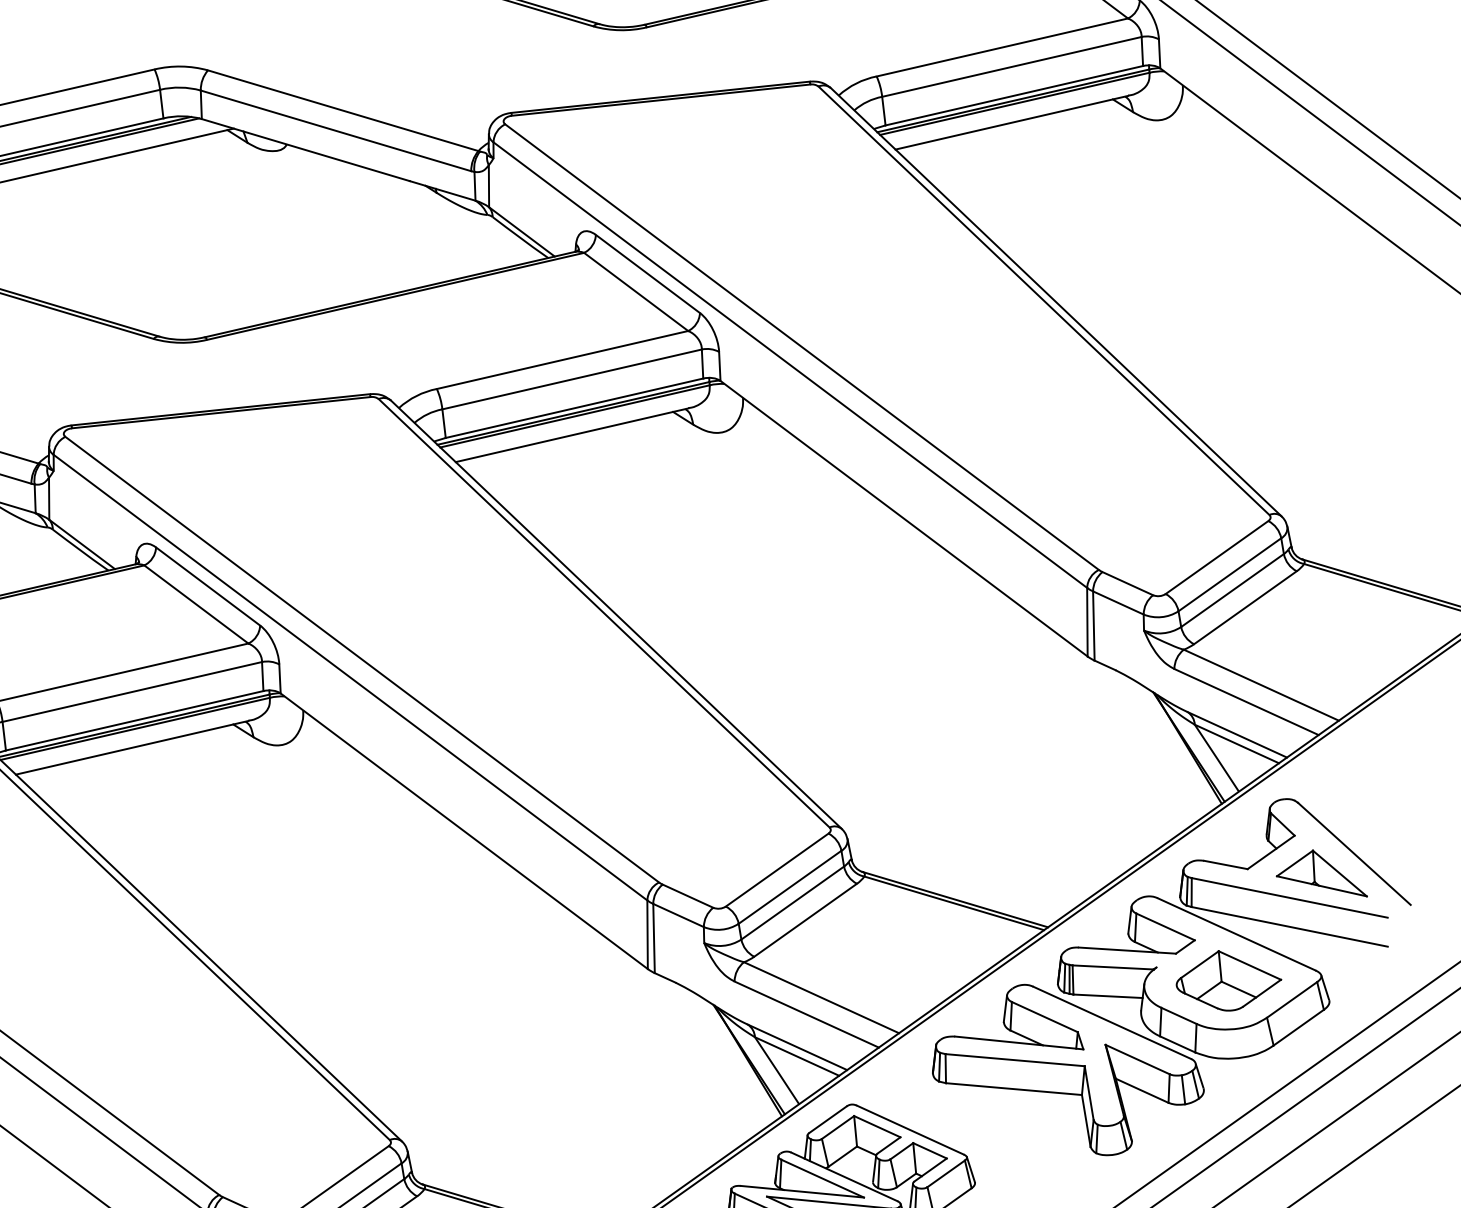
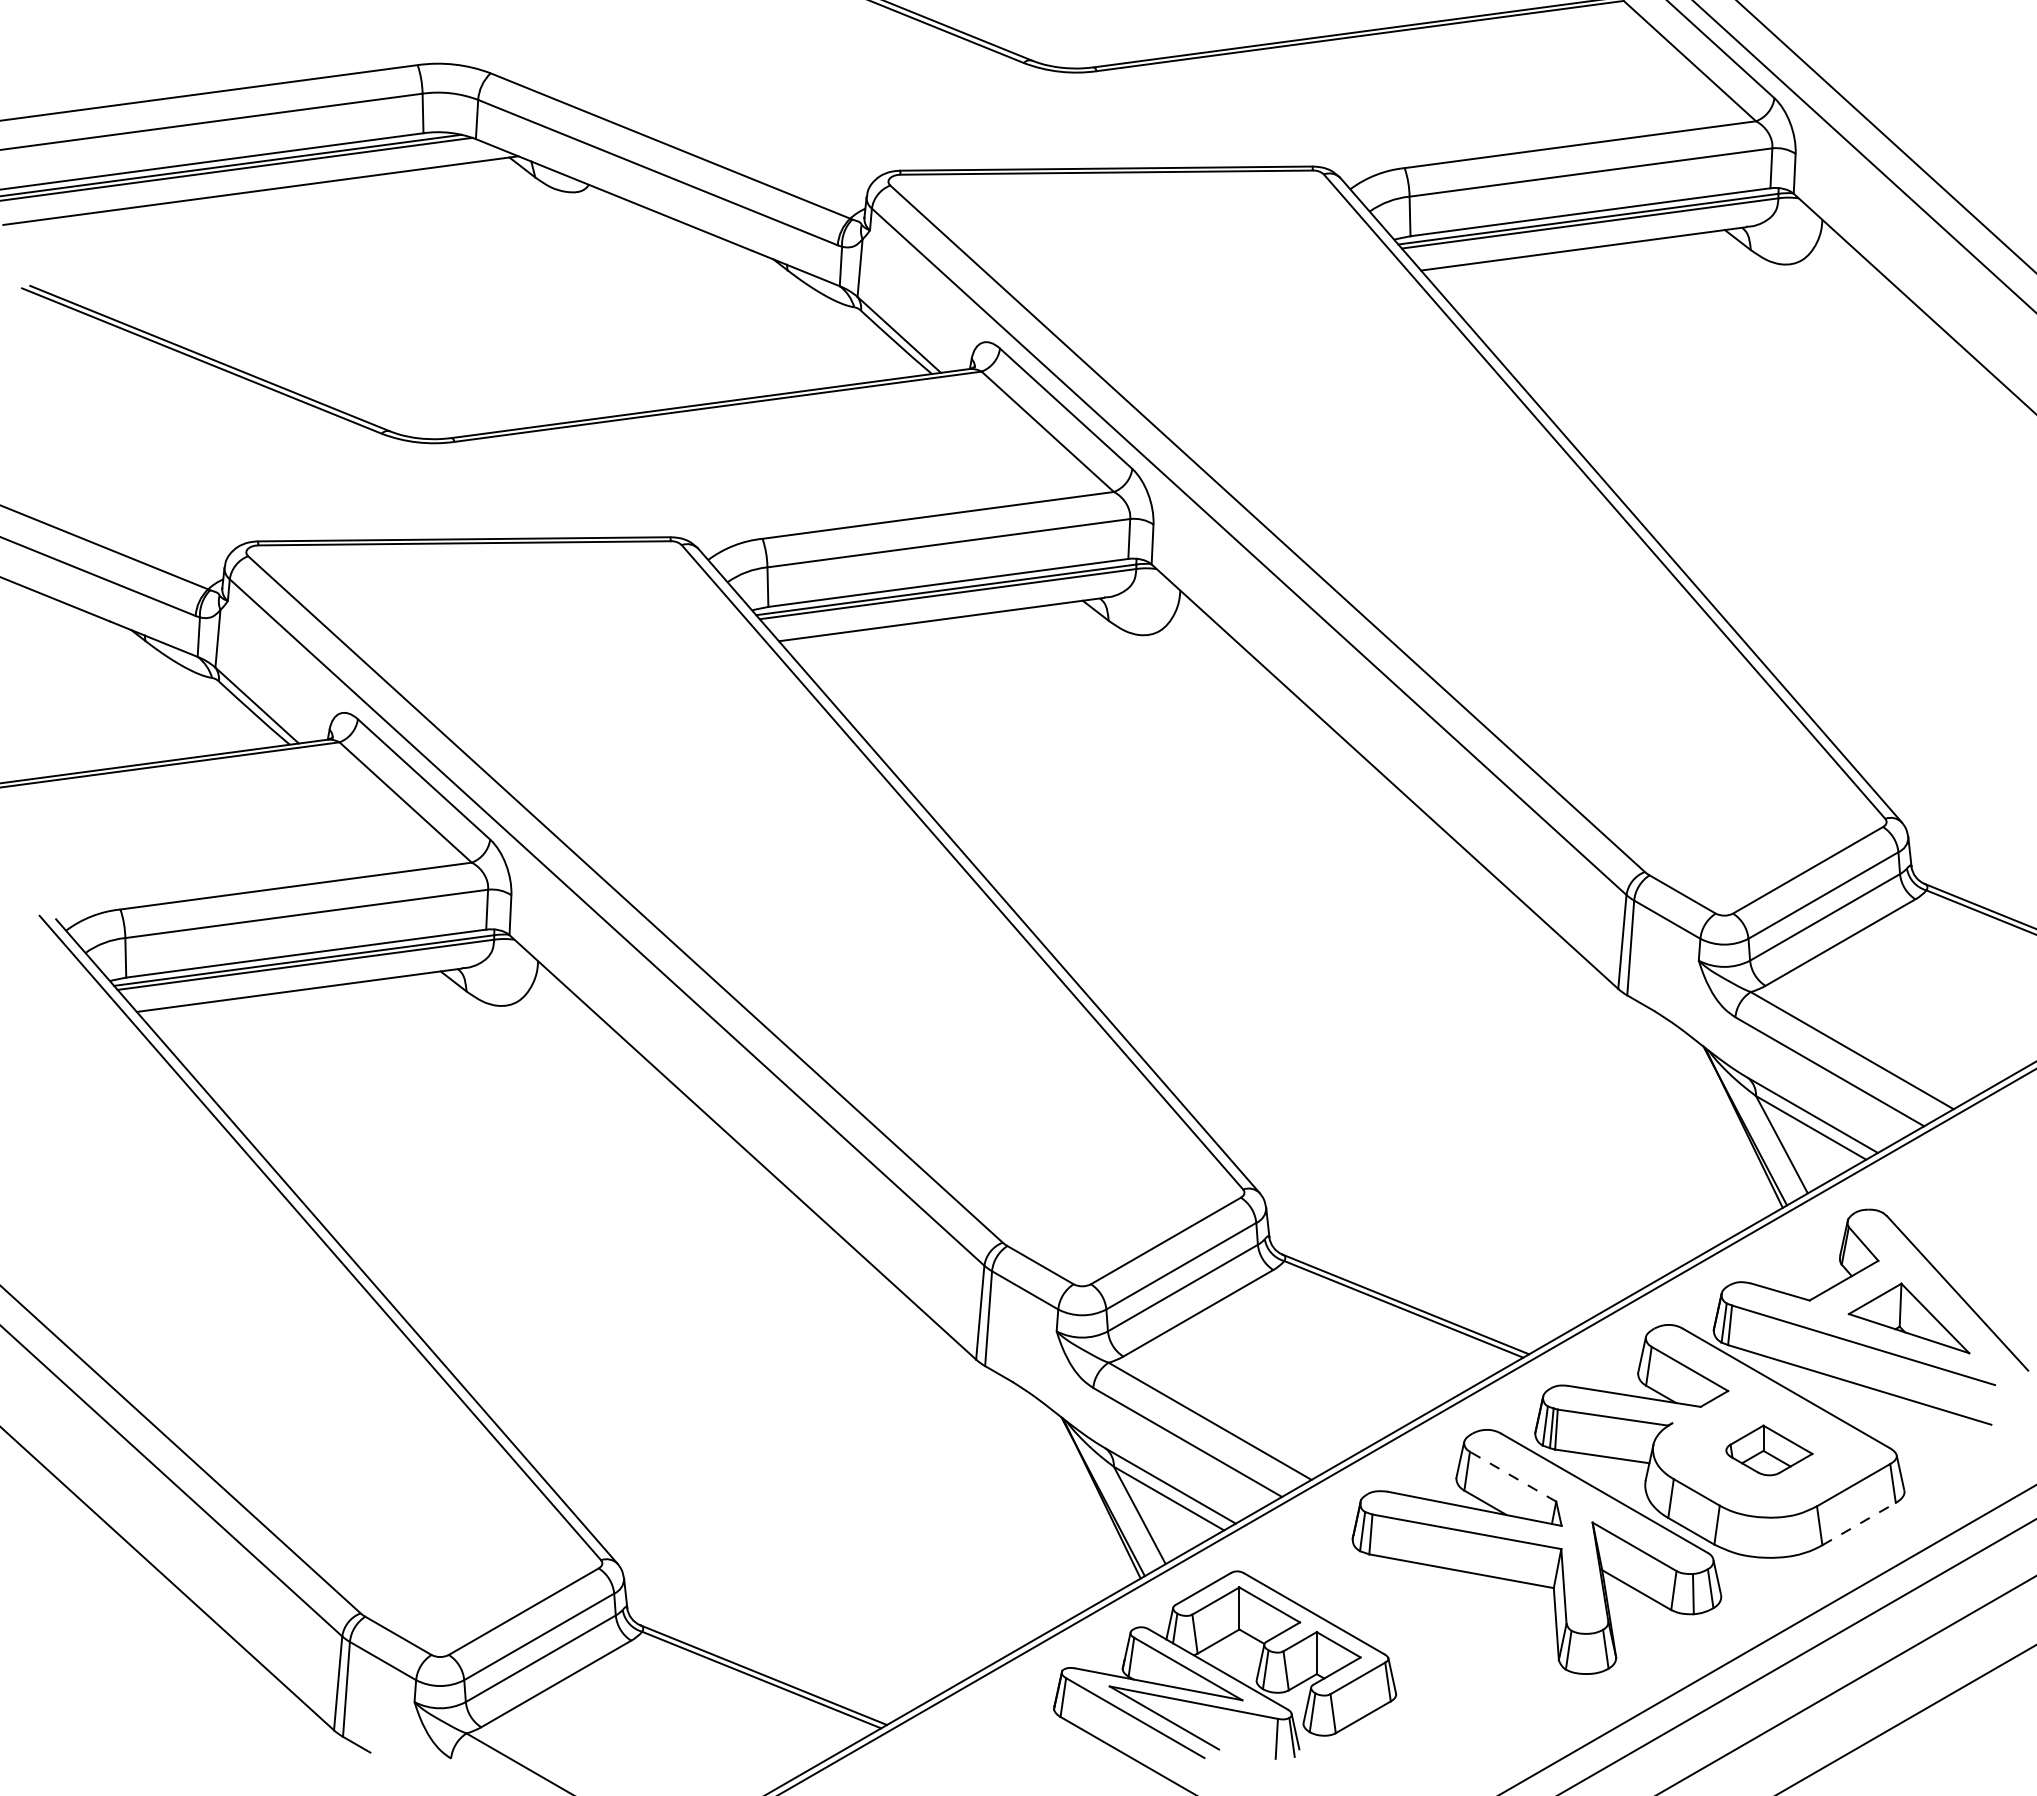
part: (1228, 980) -> (1769, 1450), size x0.6
line: (1045, 1016) -> (1513, 1476), solid -> dashed
line: (1299, 1027) -> (1859, 1523), solid -> dashed

